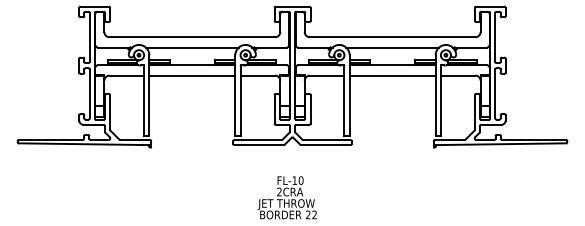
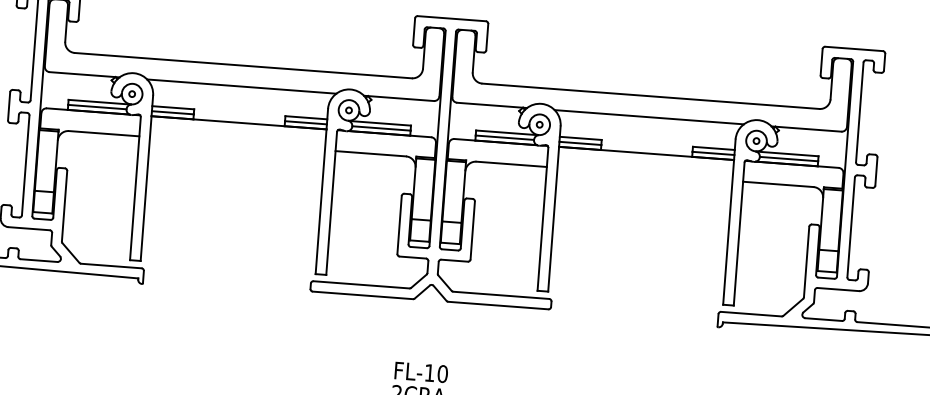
line: (192, 75) -> (237, 143), removed
line: (392, 75) -> (644, 174), removed

